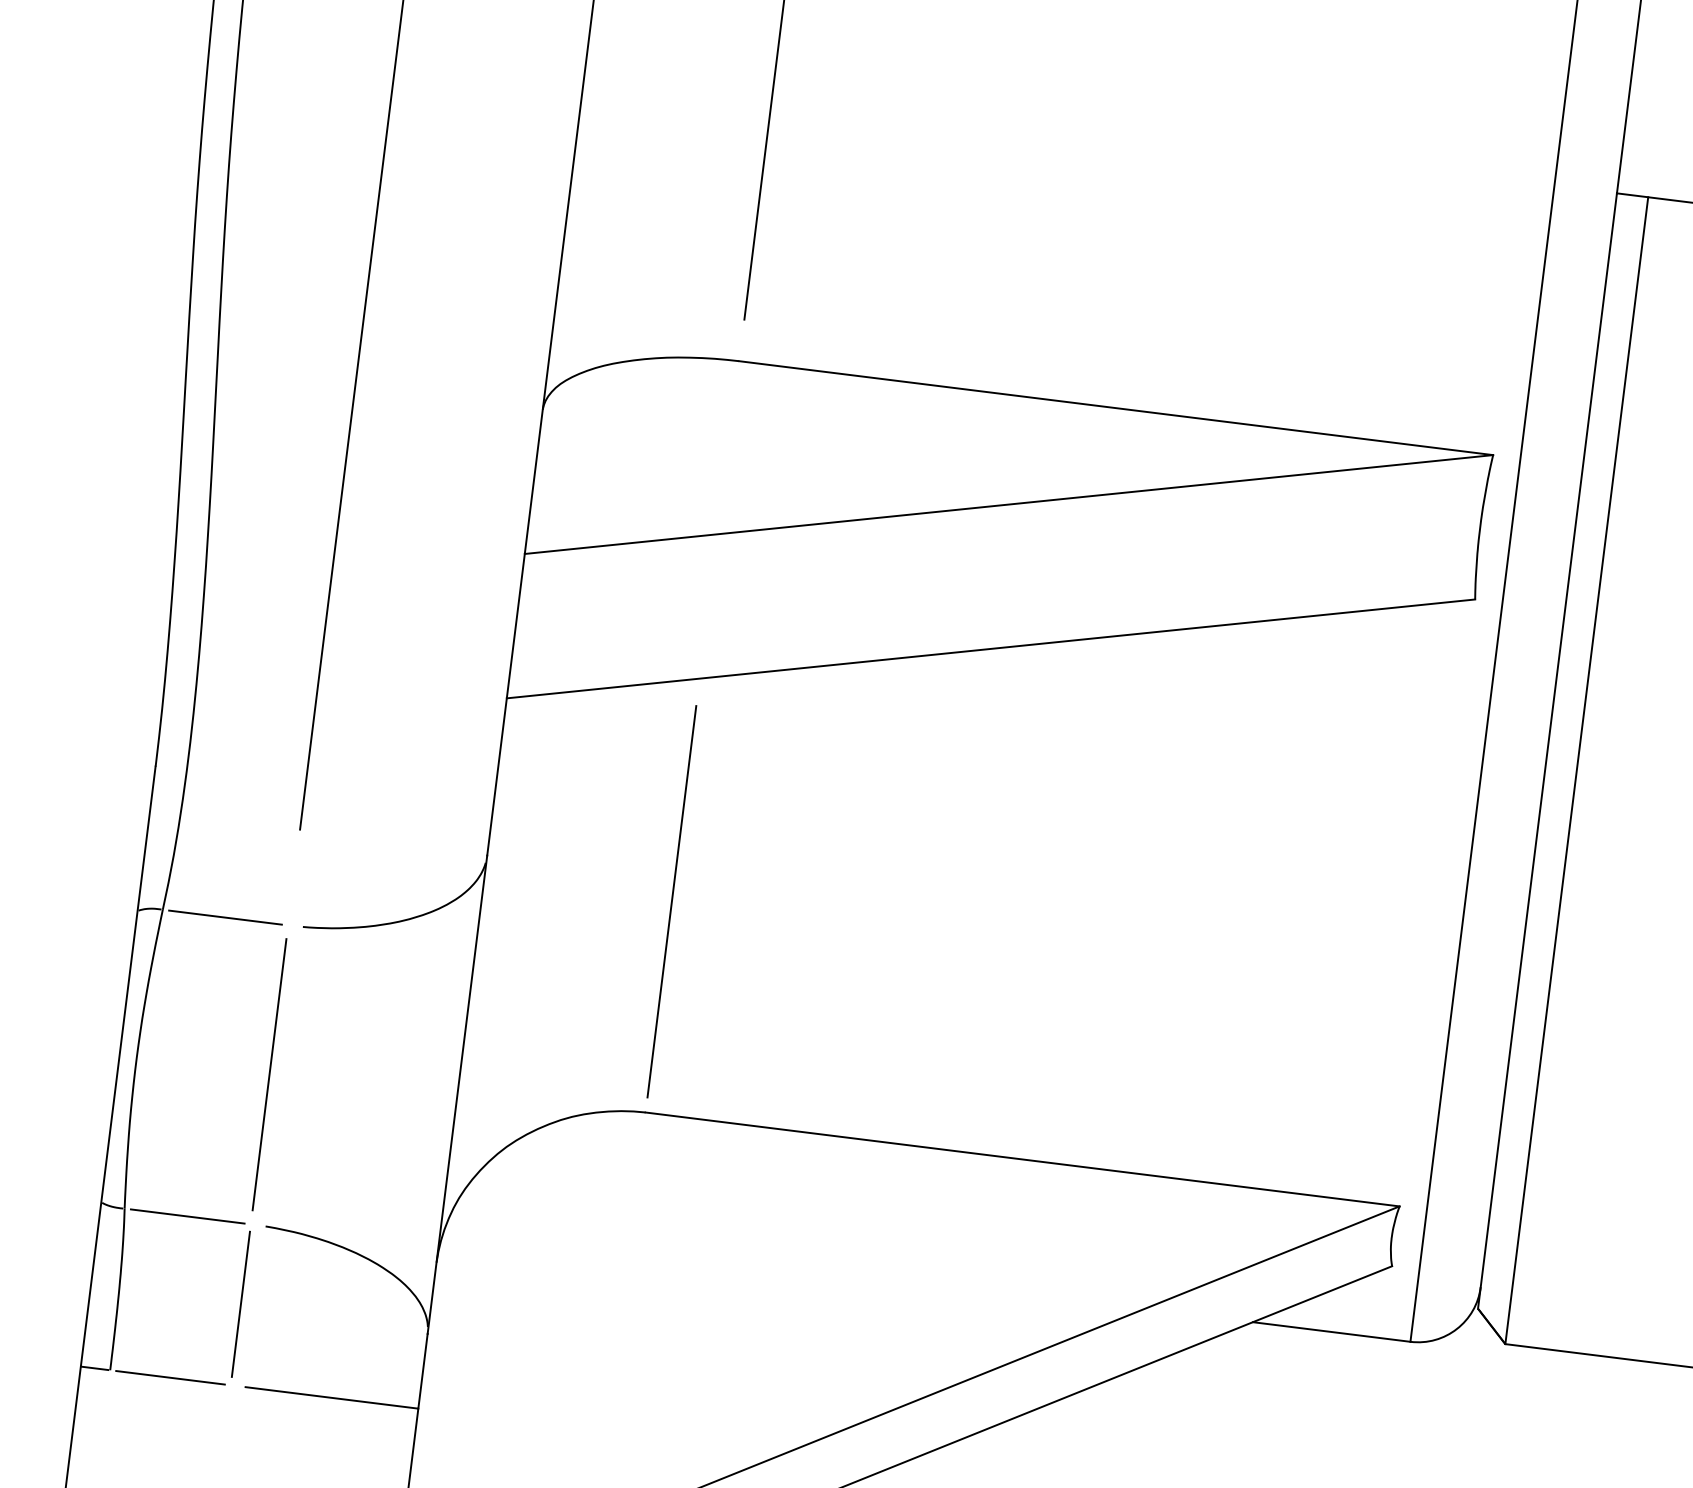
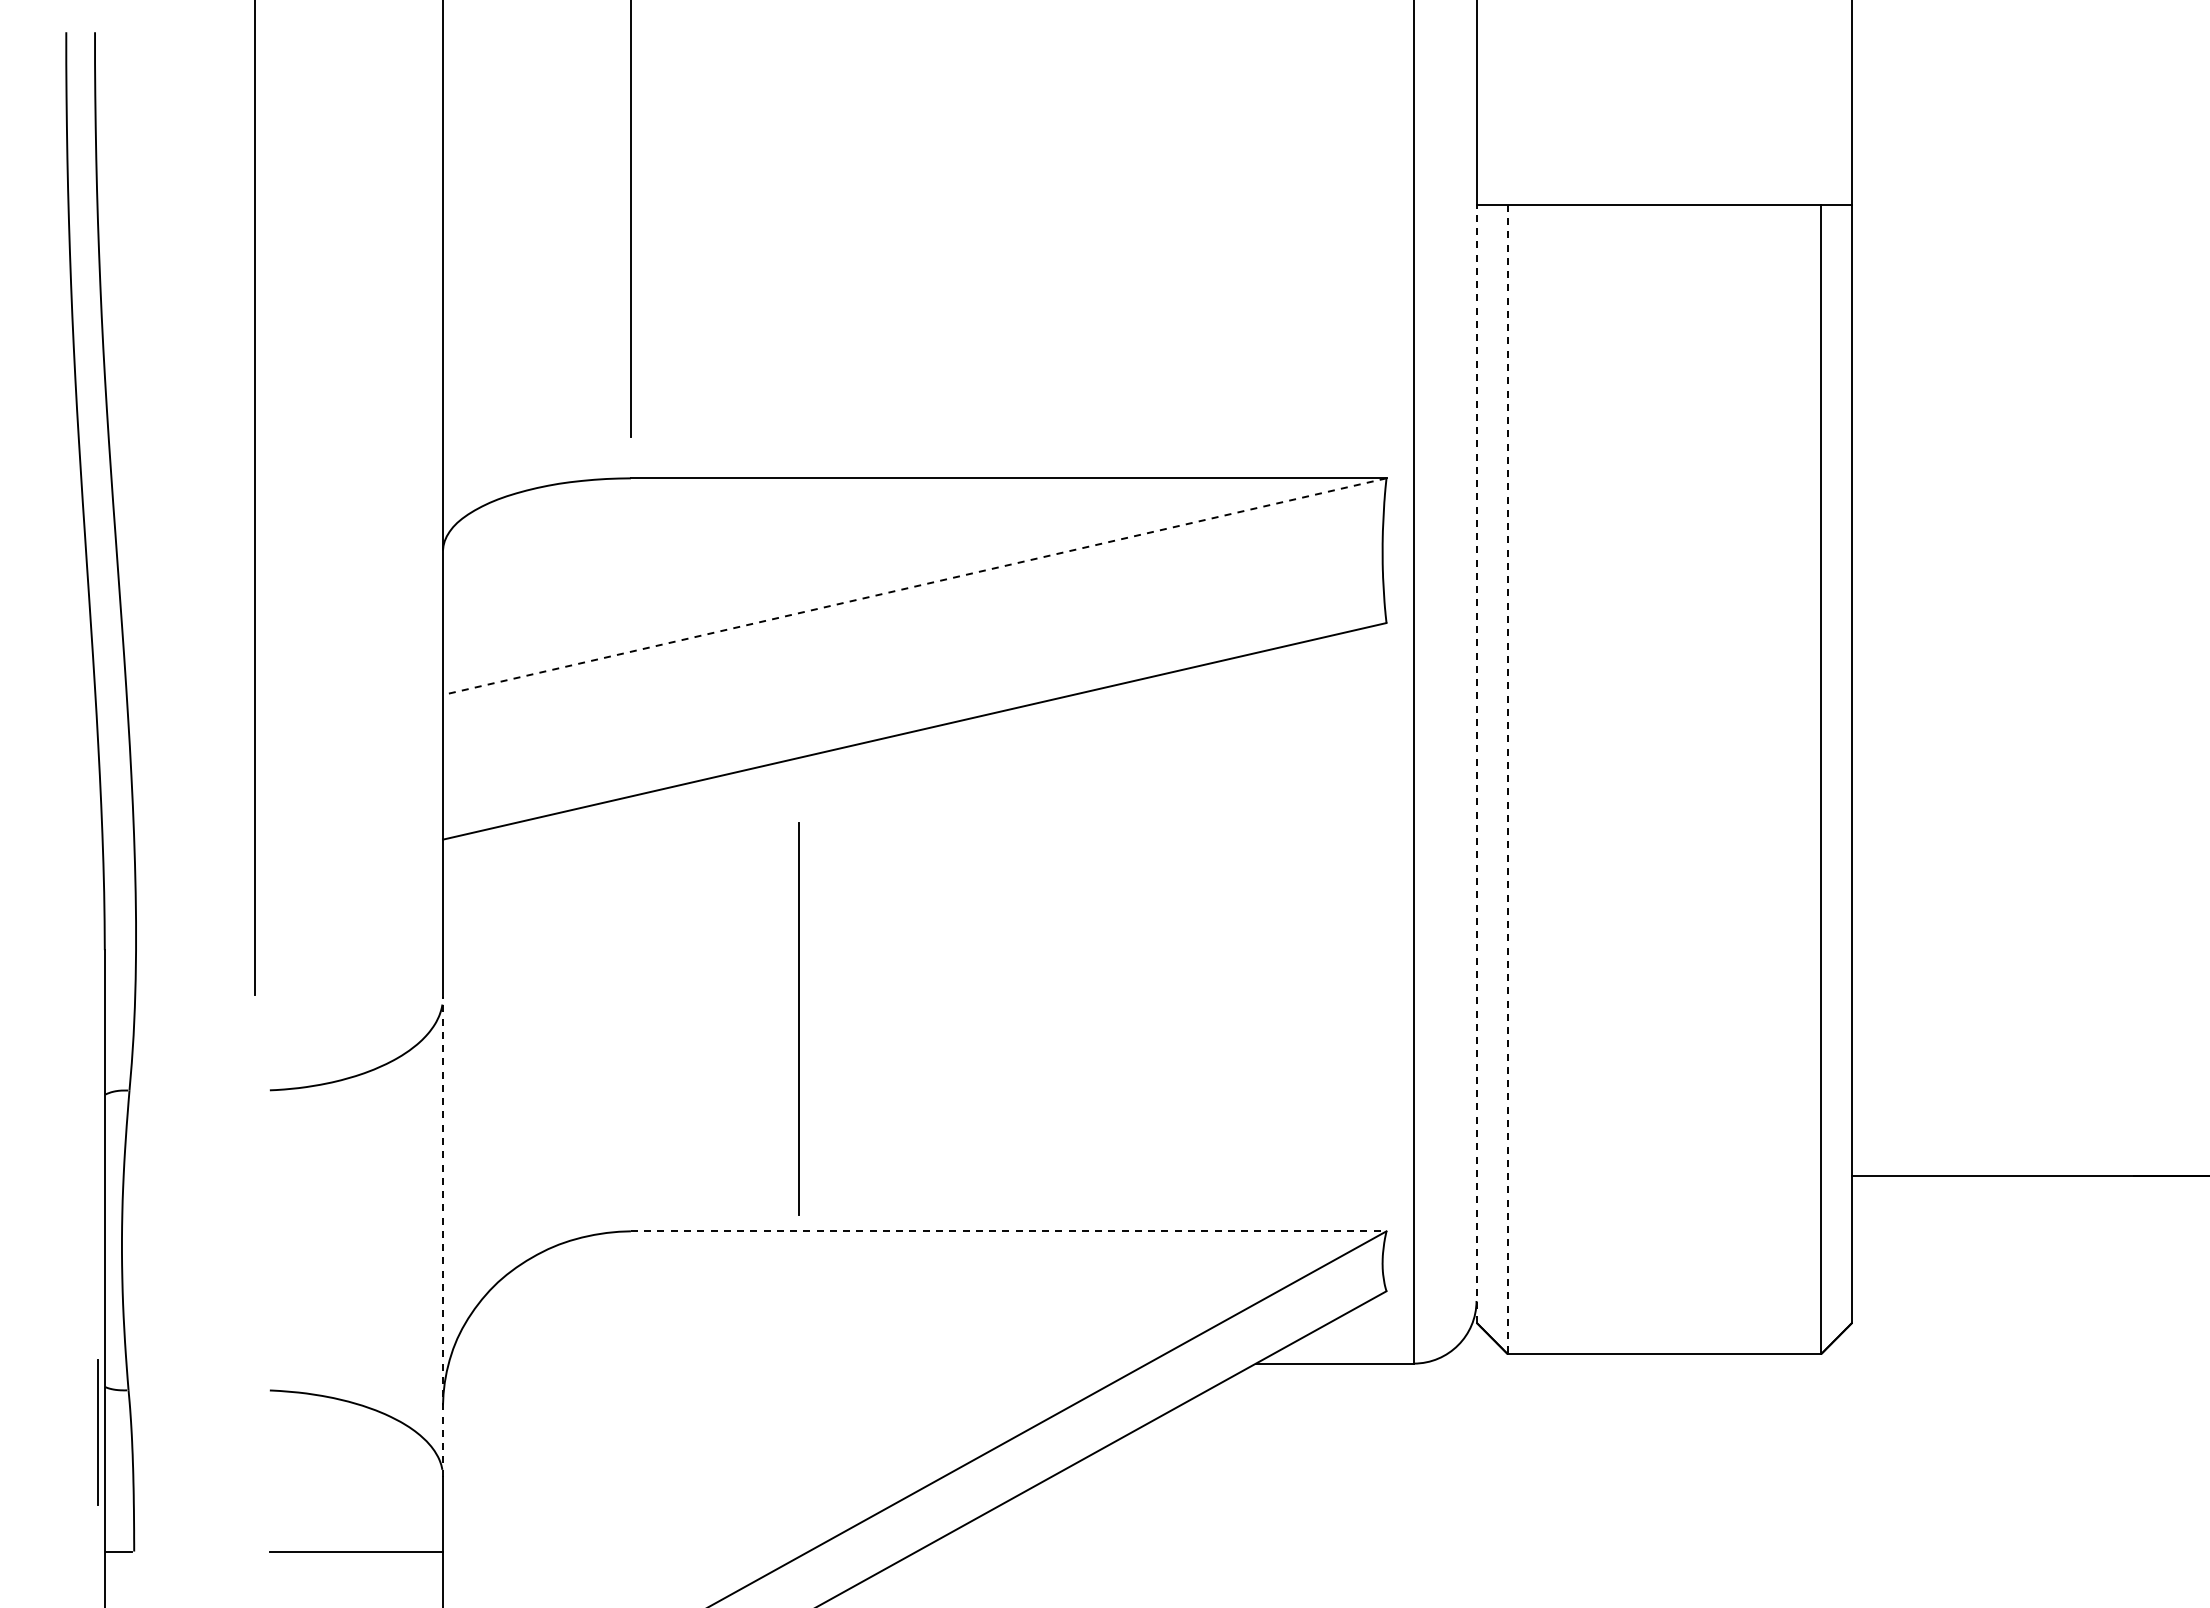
line: (1008, 504) -> (914, 586), solid -> dashed
line: (1547, 750) -> (1476, 763), solid -> dashed
line: (1576, 770) -> (1507, 779), solid -> dashed
line: (671, 901) -> (798, 1018), moved
line: (224, 917) -> (191, 1090), removed
line: (269, 1073) -> (254, 1239), removed
line: (458, 1094) -> (443, 1236), solid -> dashed
line: (1022, 1159) -> (1008, 1231), solid -> dashed
line: (187, 1216) -> (191, 1390), removed
line: (240, 1304) -> (97, 1432), moved
line: (170, 1377) -> (194, 1551), removed

